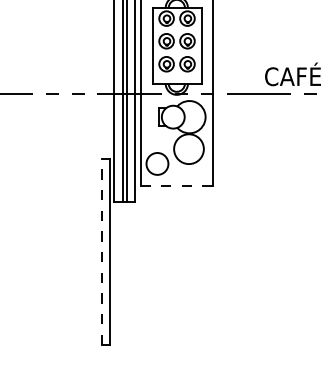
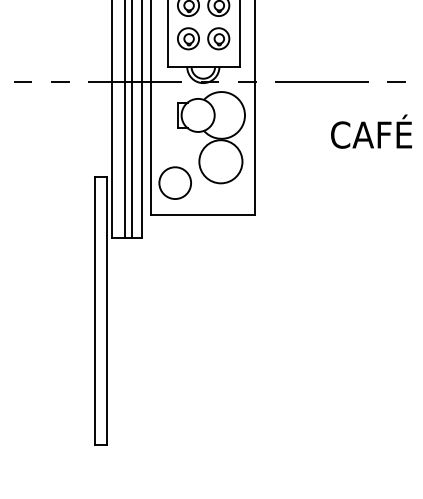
text: (292, 74) -> (370, 131), moved
line: (176, 185) -> (202, 214), dashed -> solid
line: (102, 252) -> (95, 311), dashed -> solid

